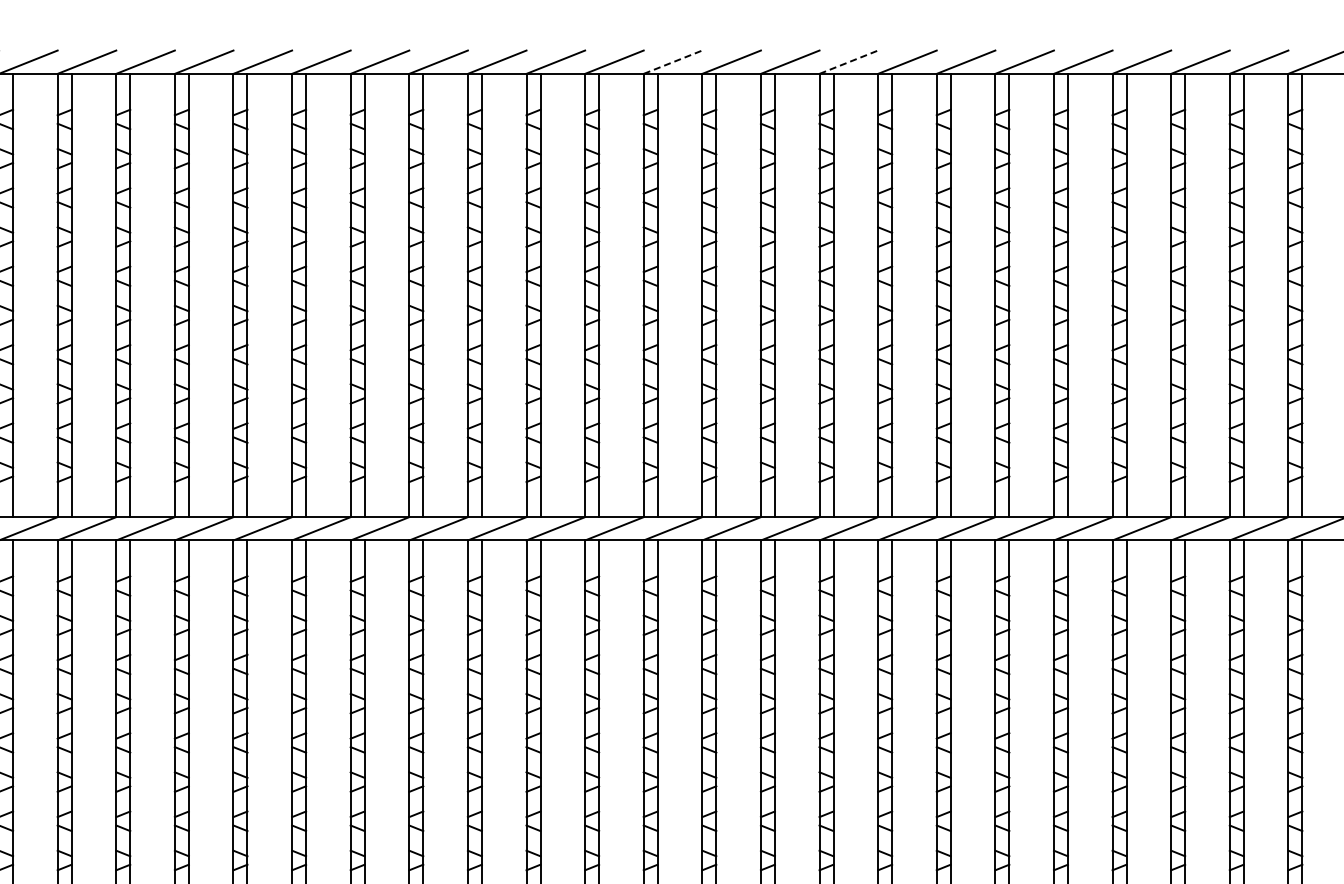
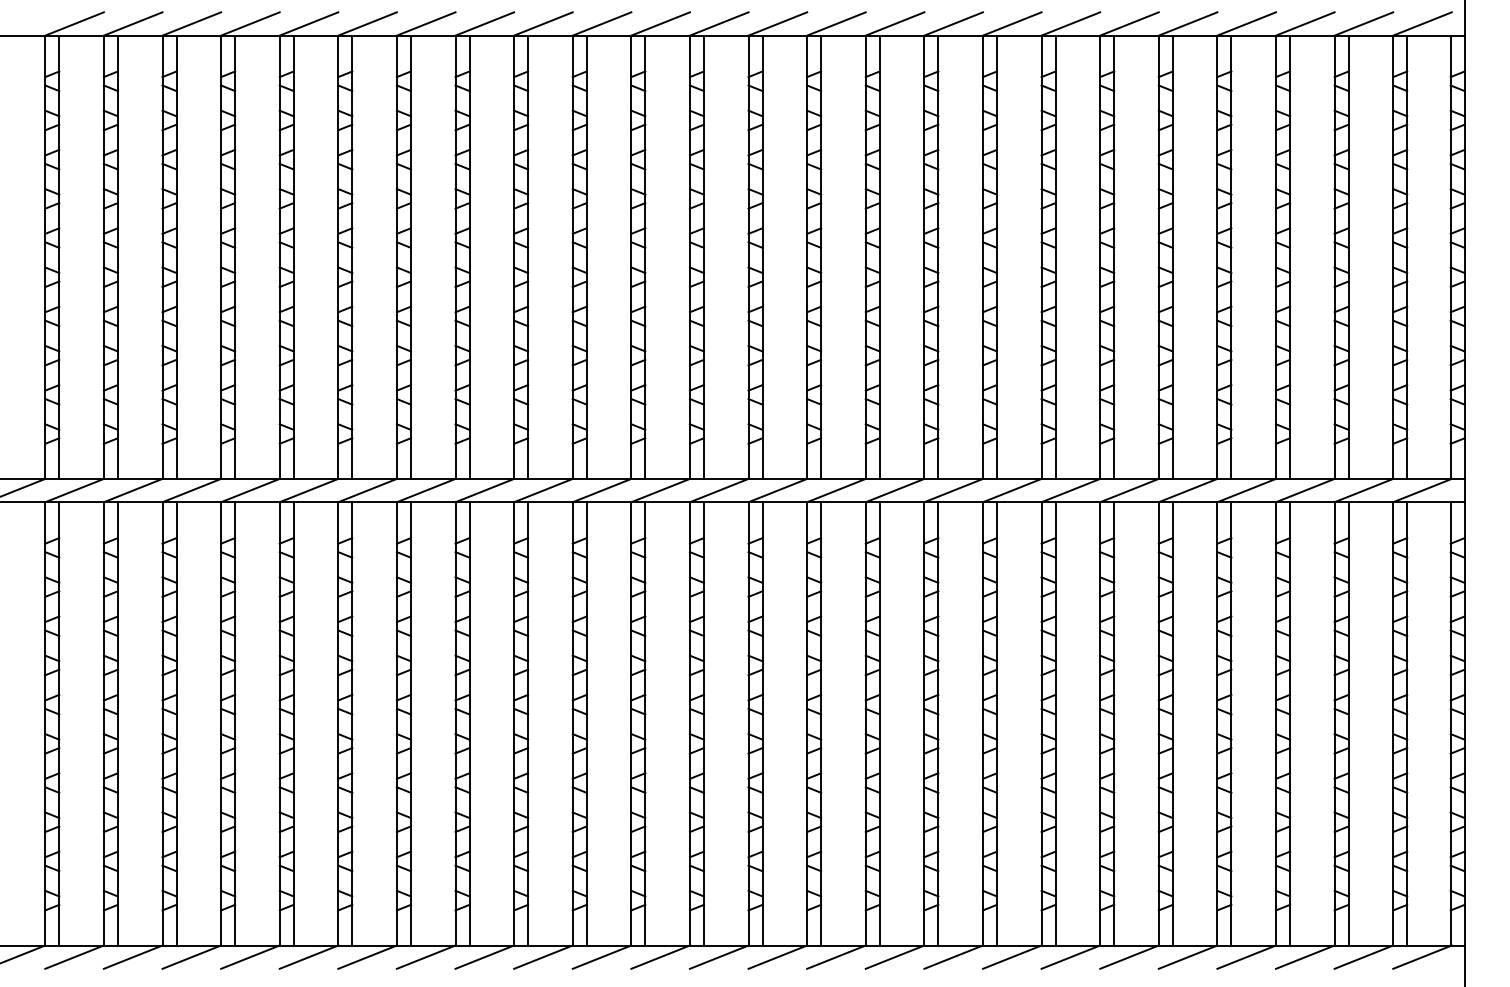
line: (672, 61) -> (777, 23), dashed -> solid
line: (848, 61) -> (953, 23), dashed -> solid

